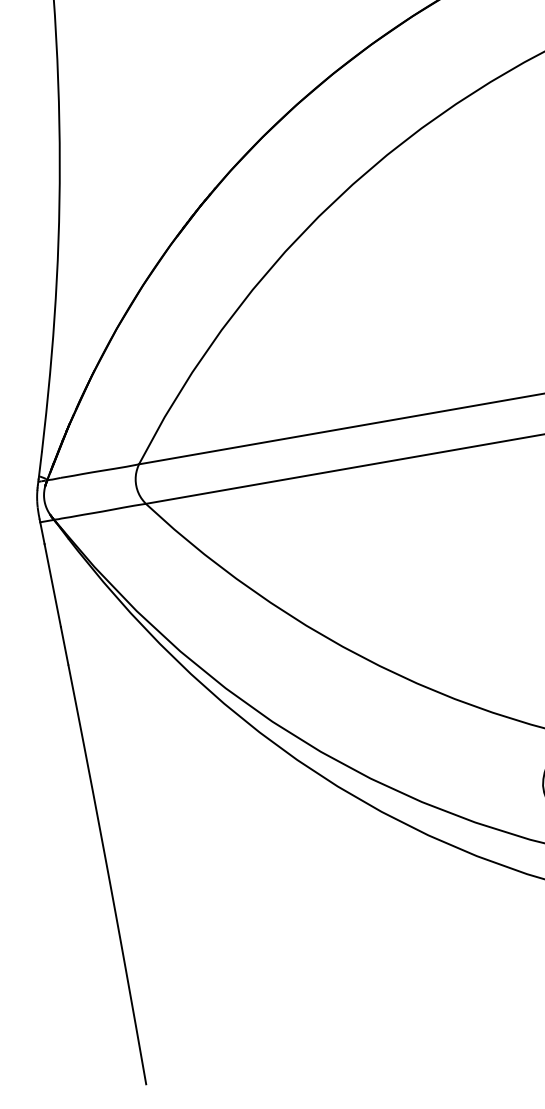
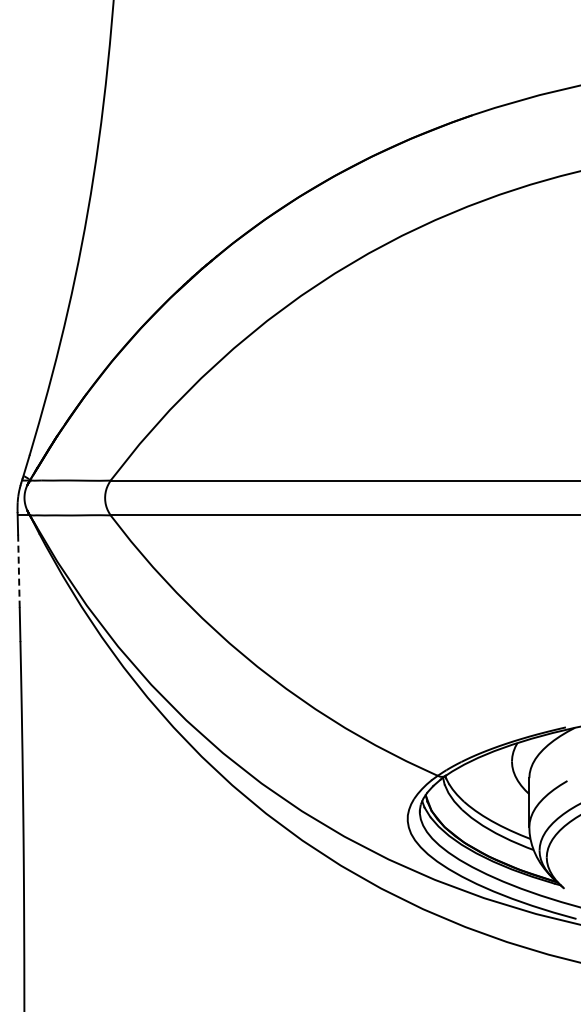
line: (52, 585) -> (18, 571), solid -> dashed

